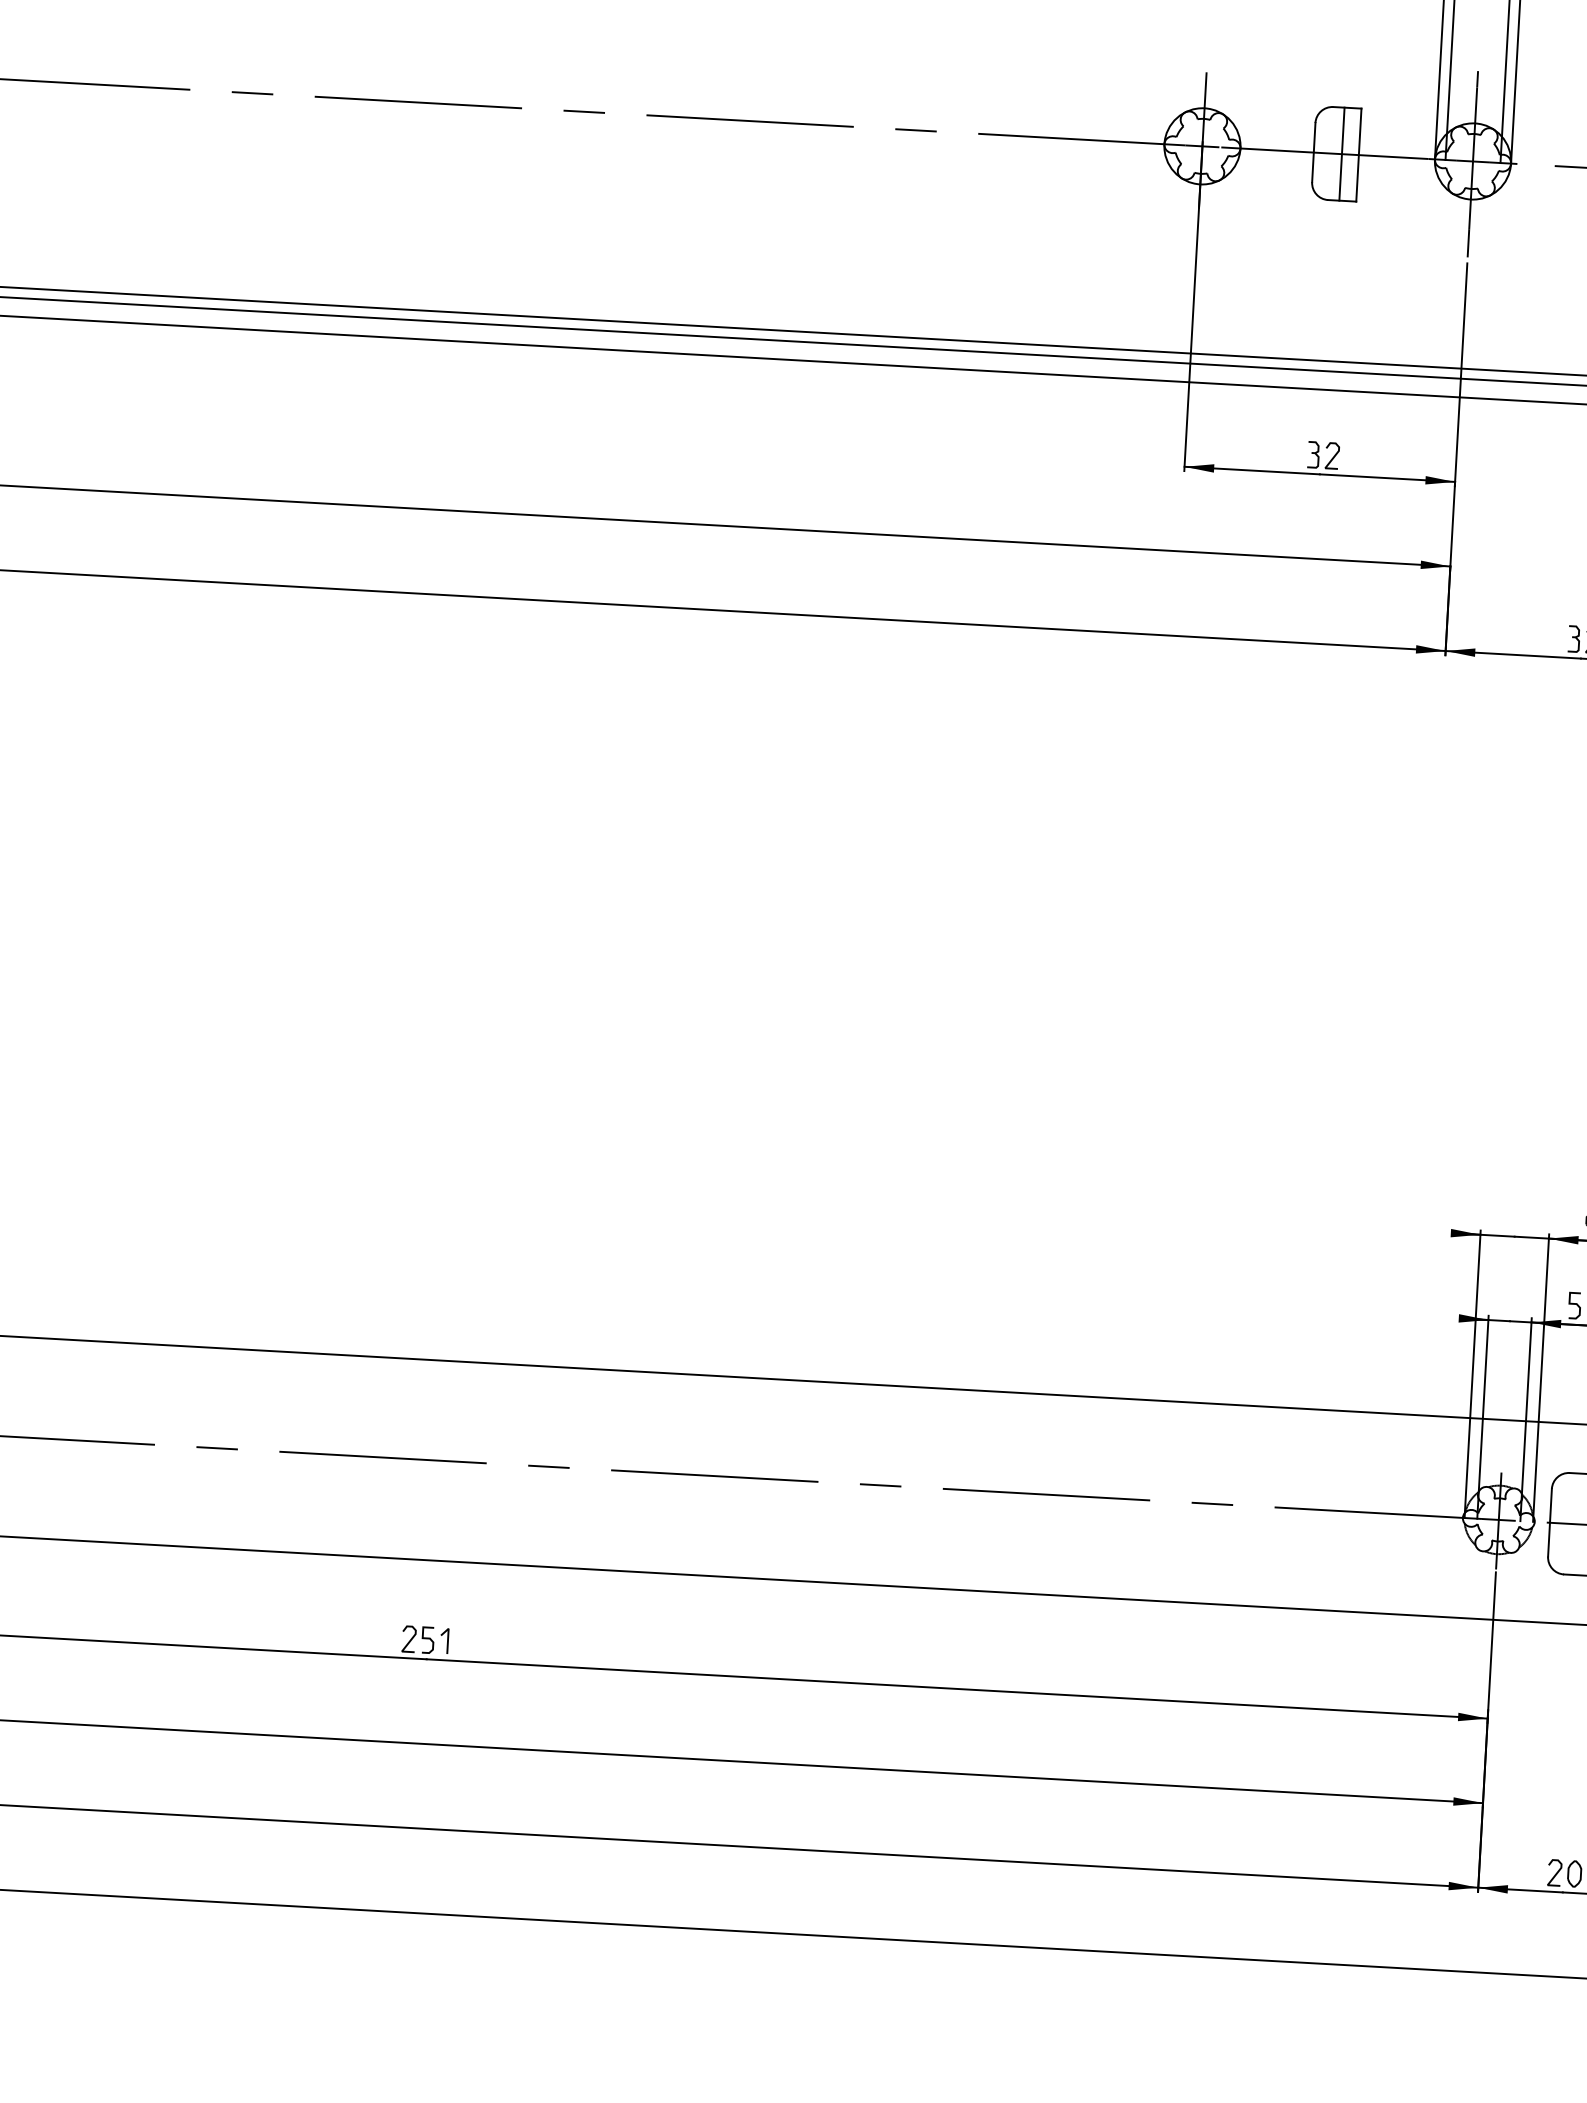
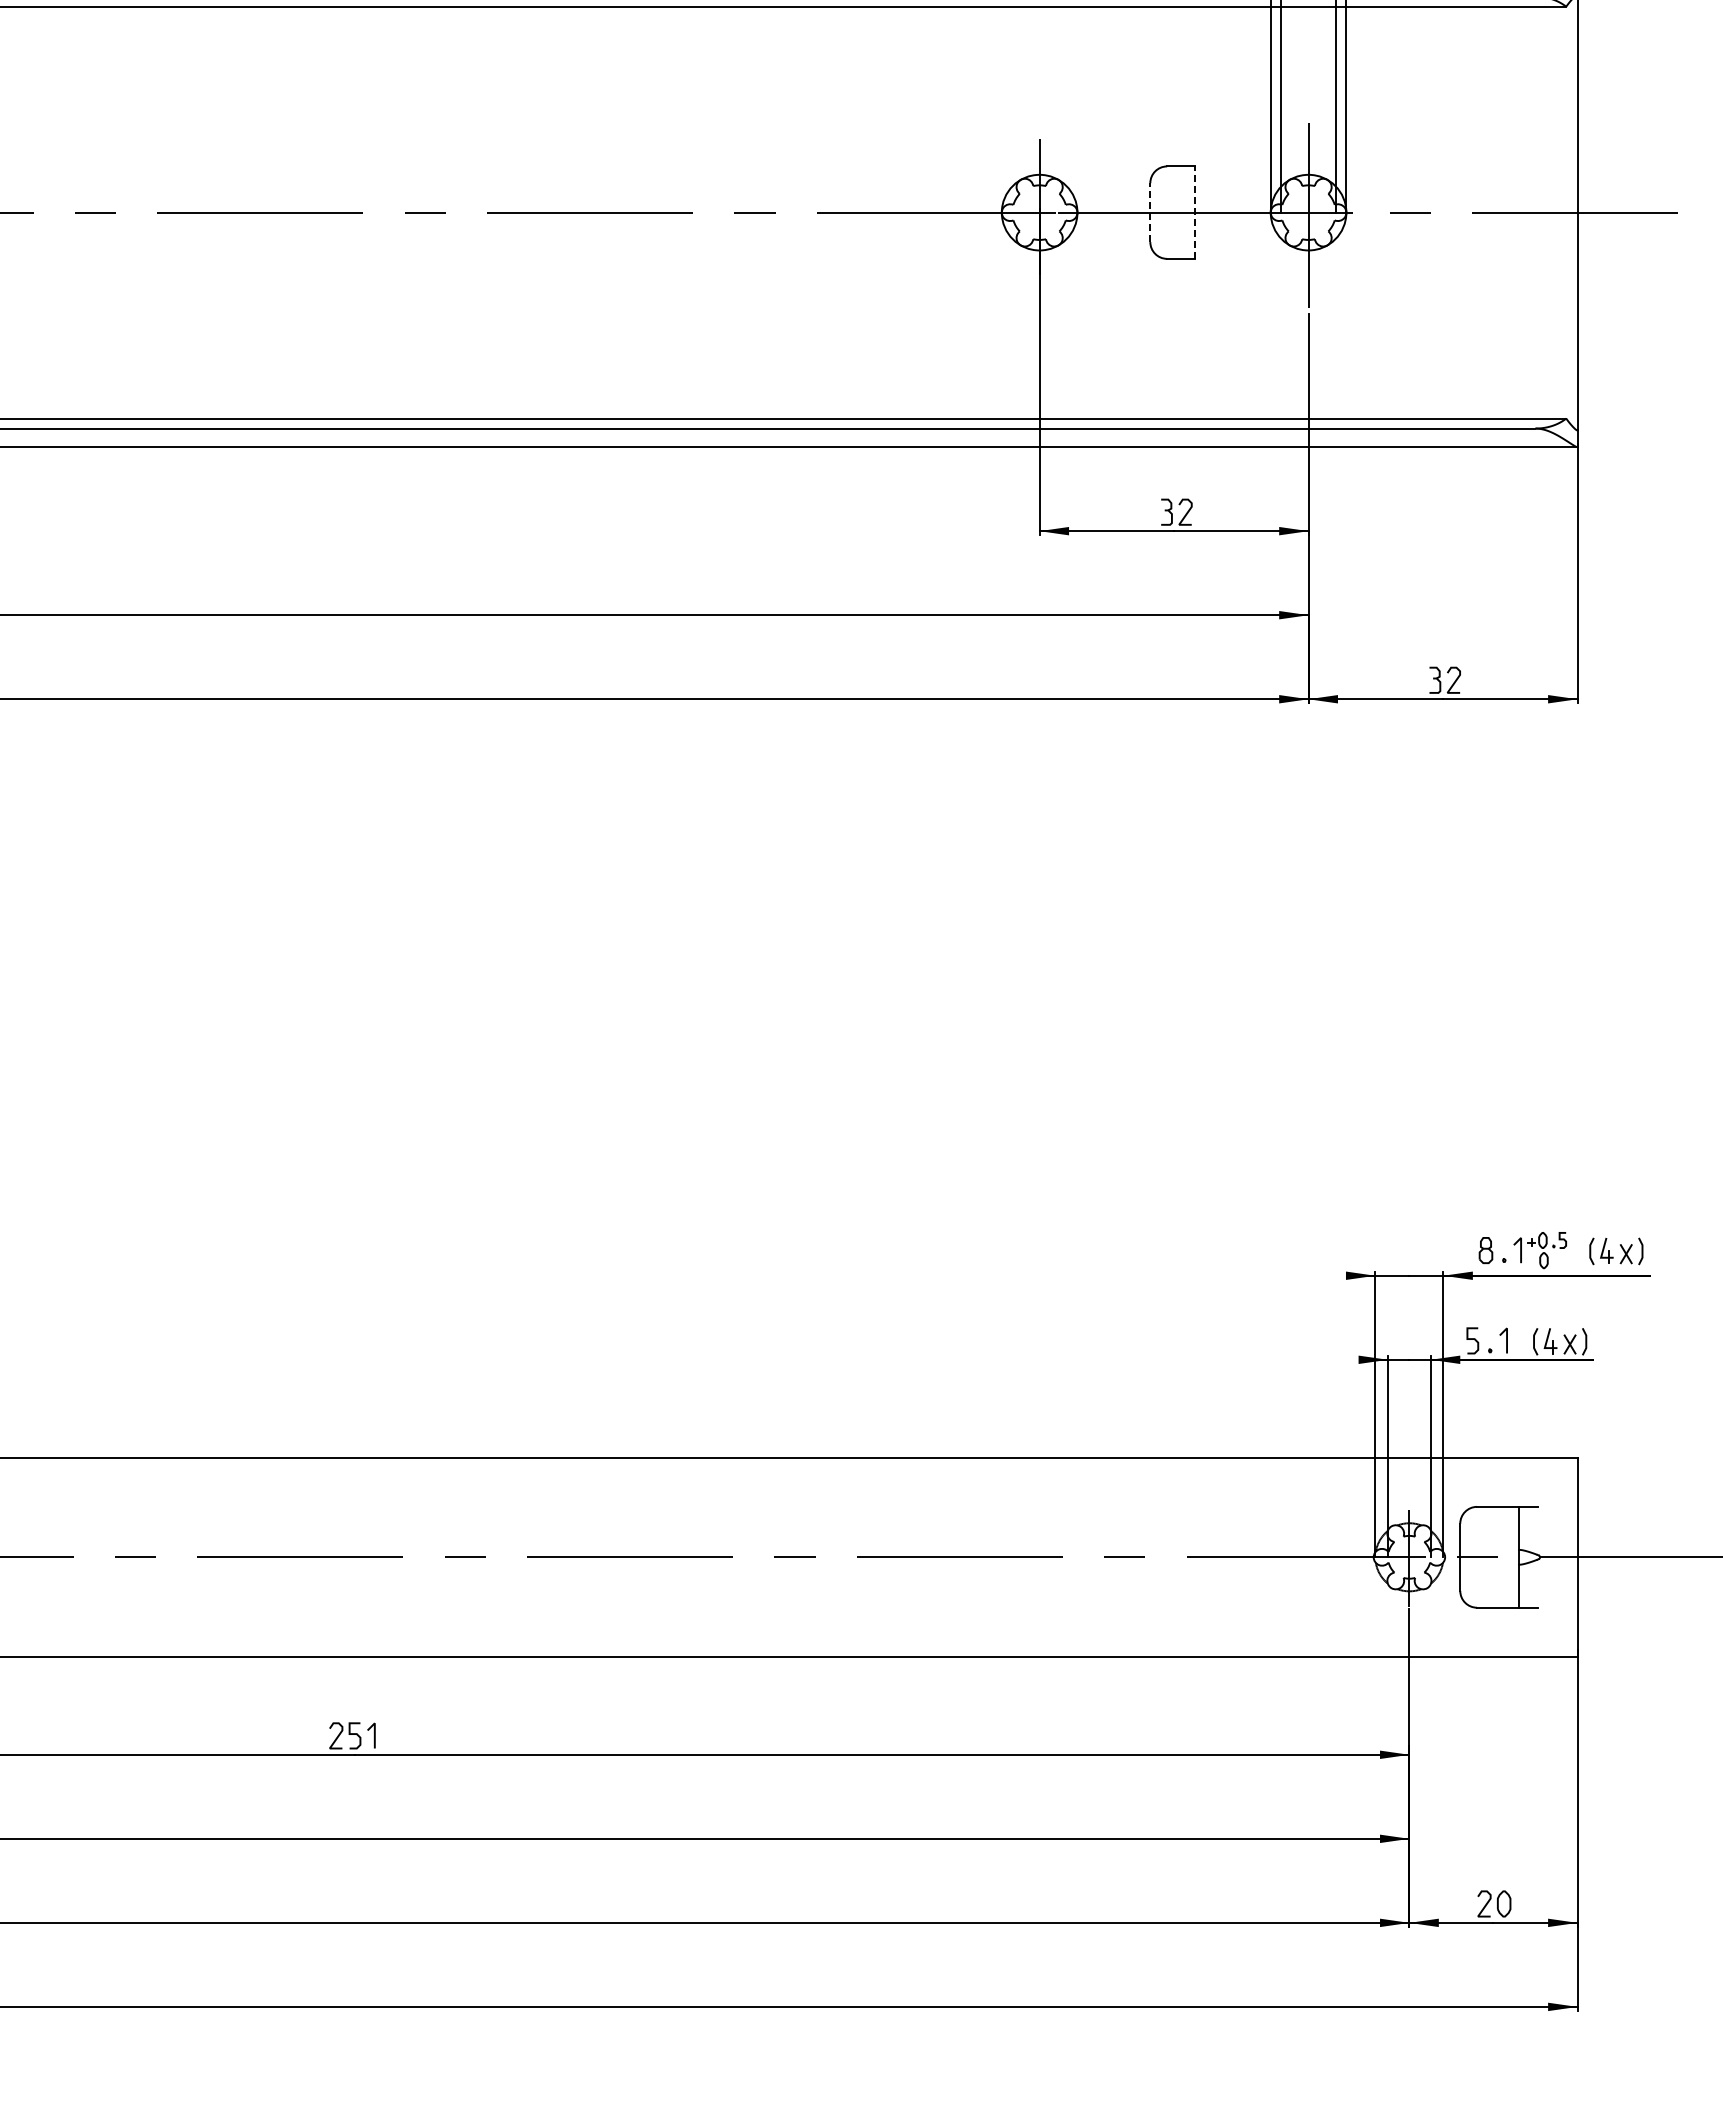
line: (1313, 152) -> (1150, 212), solid -> dashed
line: (1342, 154) -> (1178, 212), removed
line: (1359, 154) -> (1195, 212), solid -> dashed

